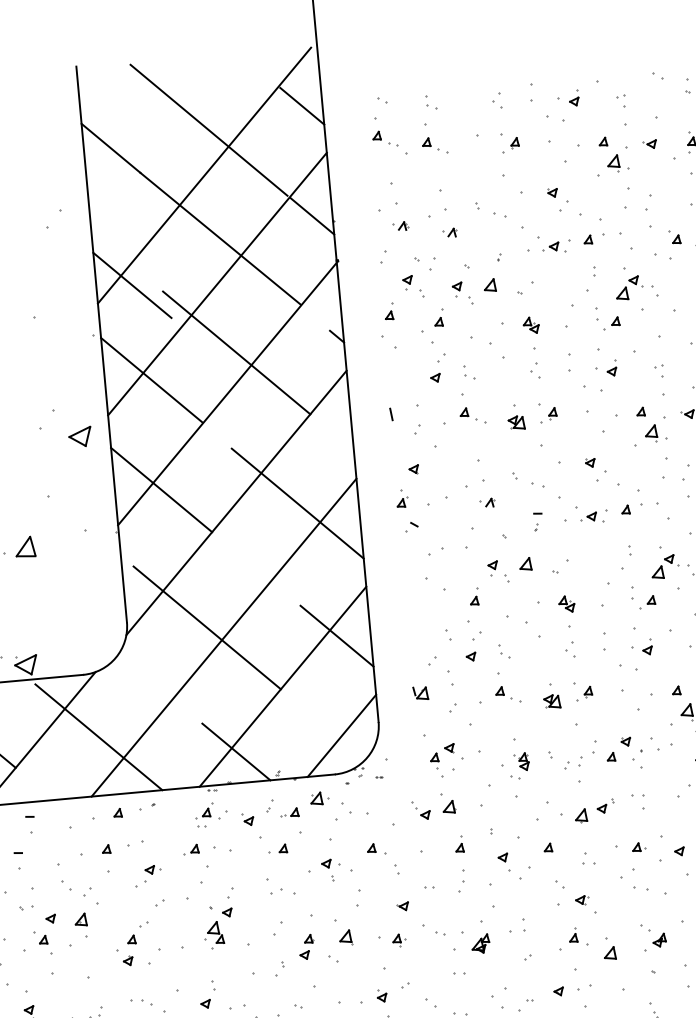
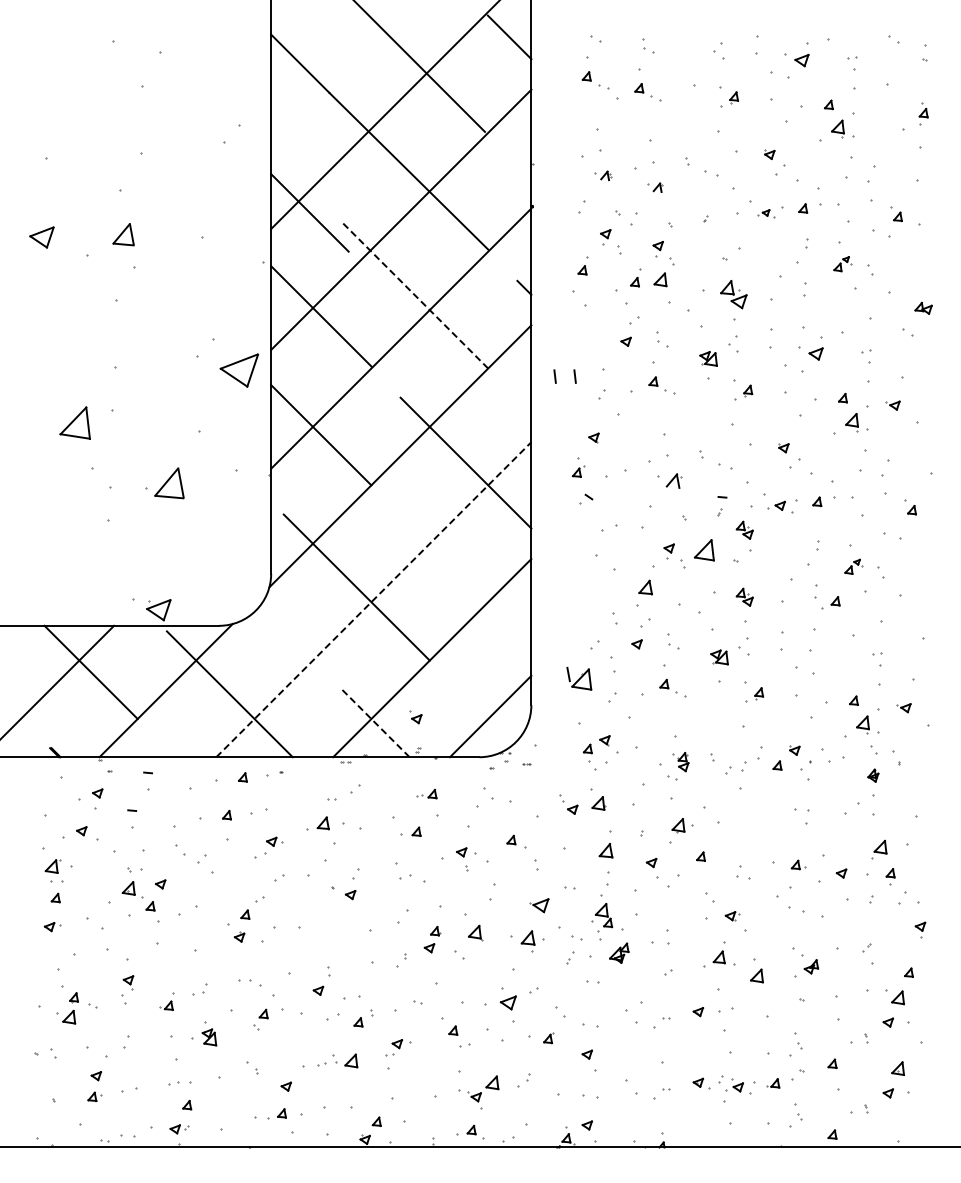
part: (573, 98) -> (801, 55), size x1.4
part: (649, 144) -> (878, 112), removed
line: (312, 216) -> (509, 156), removed
part: (553, 247) -> (765, 213), size x0.7
part: (490, 285) -> (660, 279), moved
part: (629, 287) -> (842, 263), size x0.6
part: (611, 322) -> (820, 299), removed
part: (530, 325) -> (733, 294), size x1.6
line: (236, 352) -> (414, 295), solid -> dashed
part: (611, 368) -> (815, 348), size x1.4
line: (372, 416) -> (554, 376), added
part: (516, 422) -> (708, 358), moved
part: (79, 437) -> (238, 370), size x1.6
part: (487, 502) -> (669, 480), size x1.6
part: (560, 541) -> (744, 529), added
part: (25, 546) -> (169, 482), size x1.4
part: (525, 564) -> (704, 550), size x1.6
part: (664, 566) -> (853, 566), size x0.6
part: (474, 596) -> (646, 579), size x1.6
line: (337, 635) -> (495, 608), removed
line: (223, 637) -> (373, 599), solid -> dashed
part: (646, 647) -> (826, 651), removed
part: (420, 693) -> (579, 678), size x1.6
part: (552, 701) -> (719, 657), moved
line: (236, 752) -> (375, 723), solid -> dashed
part: (319, 798) -> (460, 781), removed
part: (269, 805) -> (570, 957), moved
part: (605, 806) -> (766, 817), removed
part: (203, 809) -> (335, 782), removed
part: (581, 815) -> (678, 825), moved
part: (247, 819) -> (415, 717), moved
part: (459, 844) -> (606, 844), size x1.6
part: (190, 849) -> (317, 823), size x1.4
part: (402, 906) -> (539, 905), size x1.6
part: (80, 919) -> (128, 888), moved
part: (214, 934) -> (602, 917), moved
part: (573, 934) -> (719, 952), size x1.4
part: (399, 940) -> (532, 941), size x1.6
part: (382, 995) -> (508, 998), size x1.6

